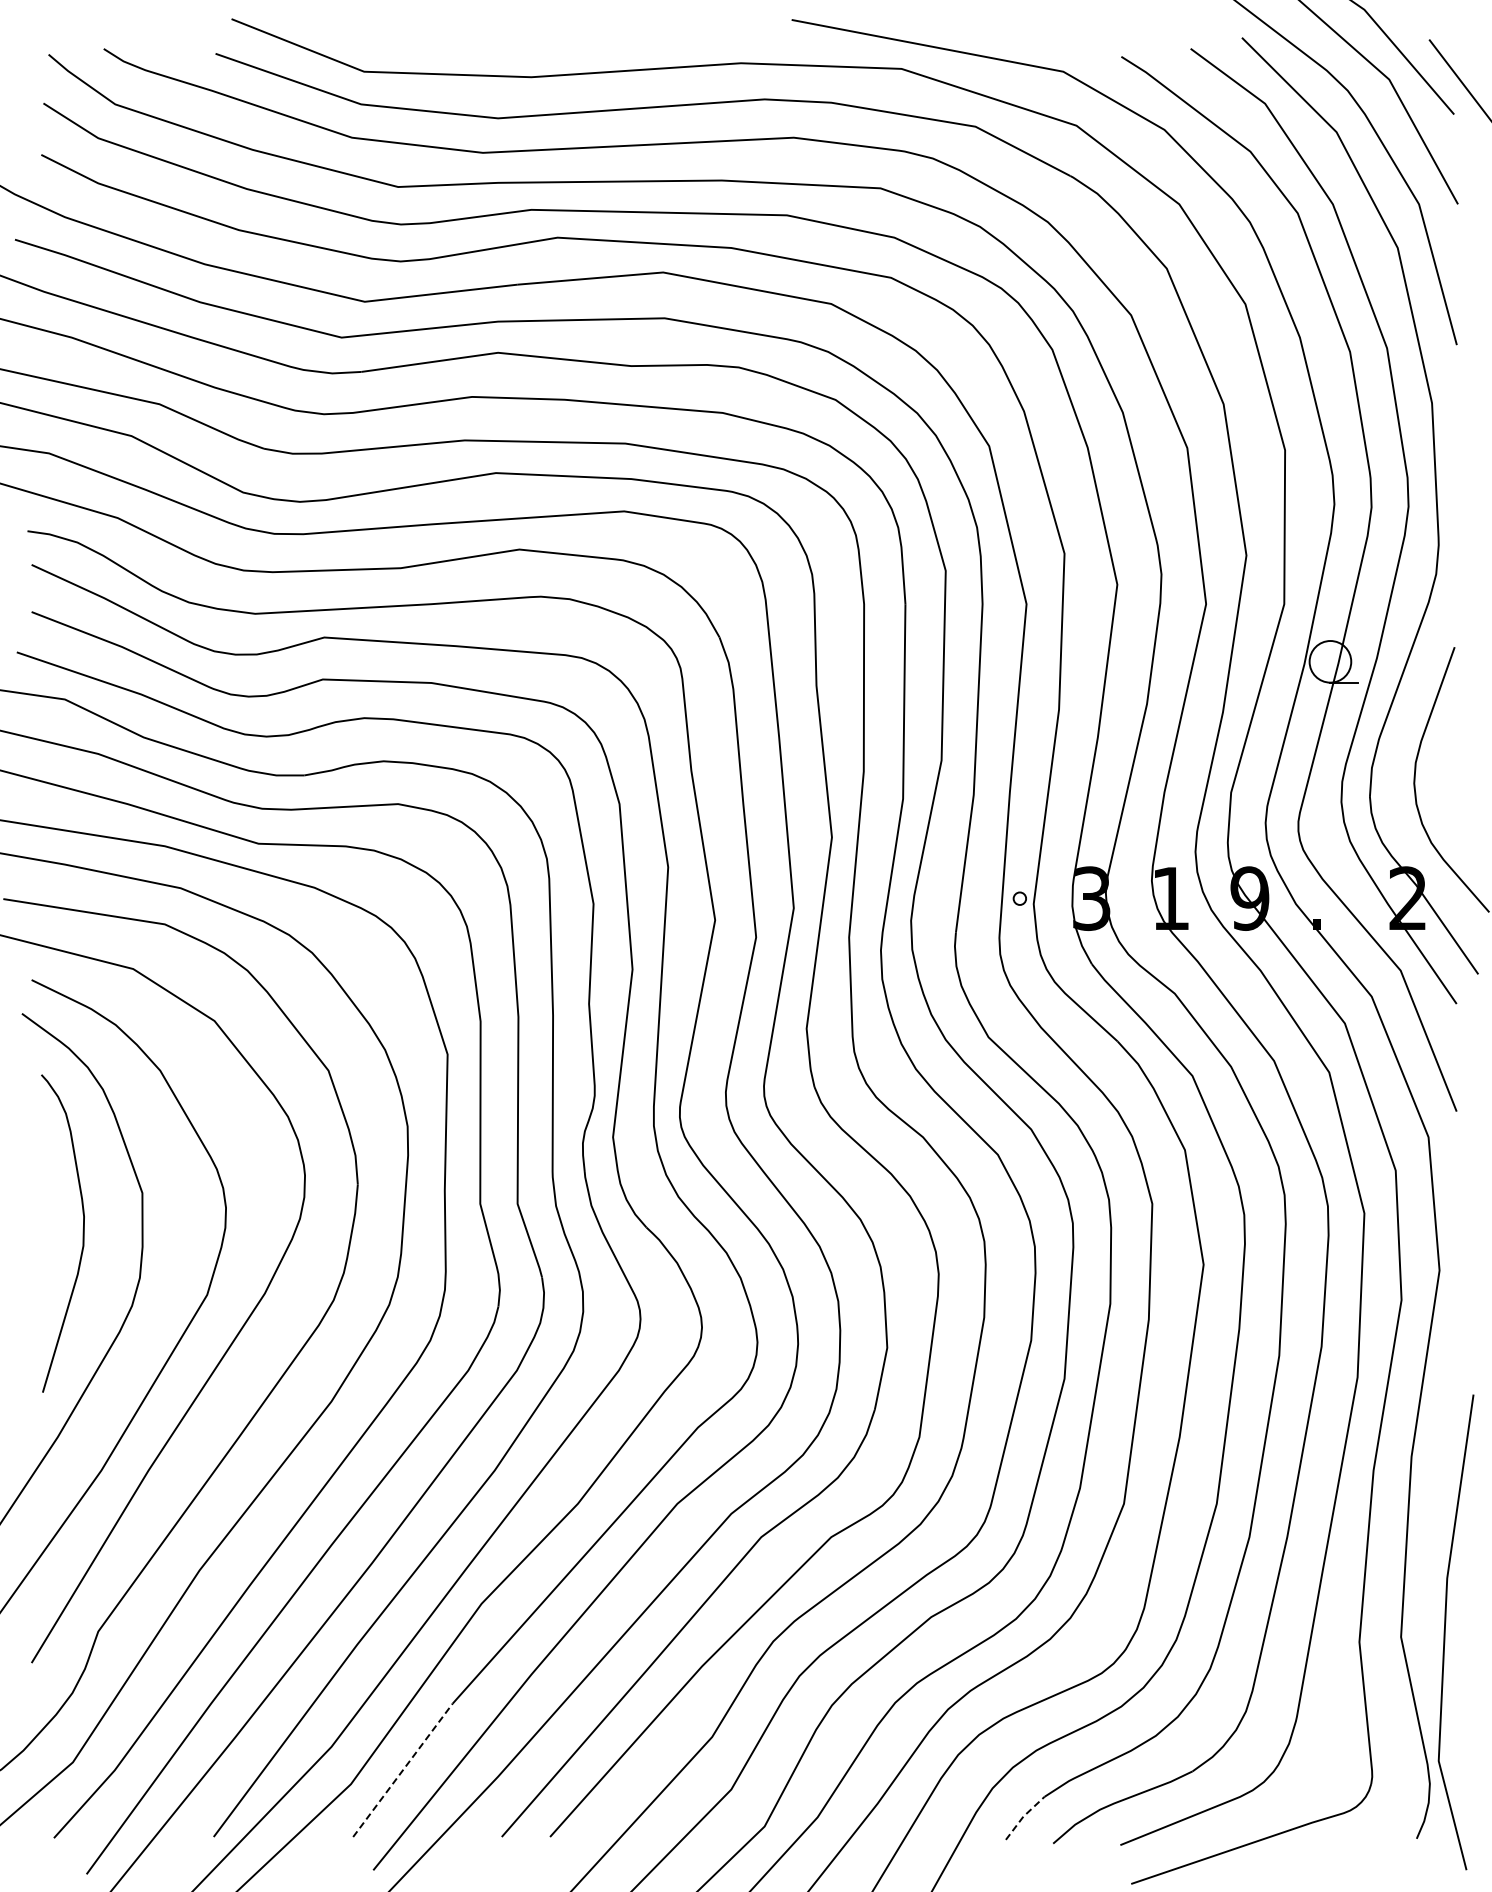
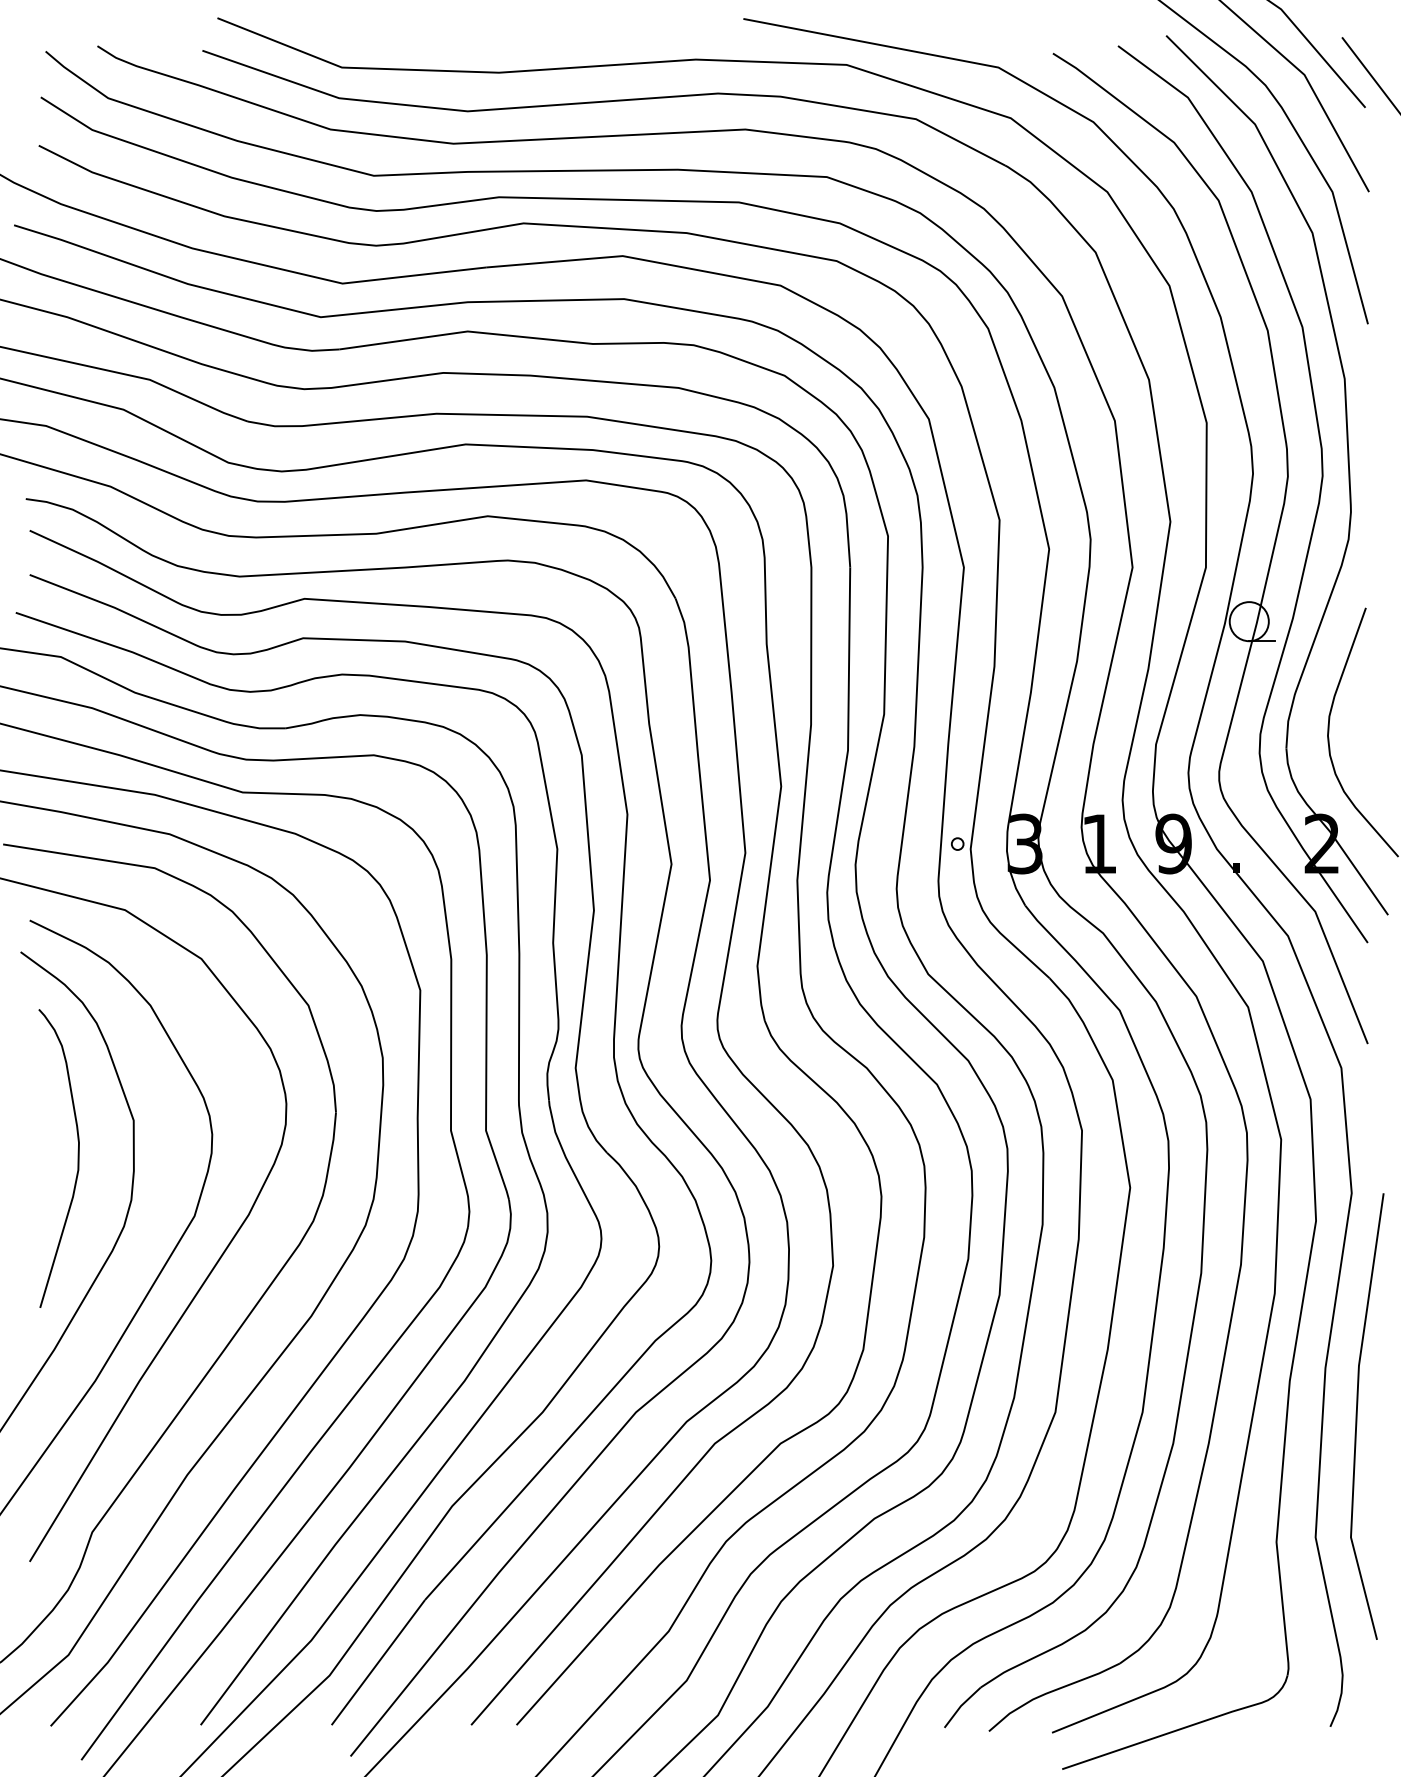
line: (1445, 1632) -> (1357, 1416), moved
line: (403, 1769) -> (378, 1661), dashed -> solid
line: (1023, 1816) -> (961, 1705), dashed -> solid

